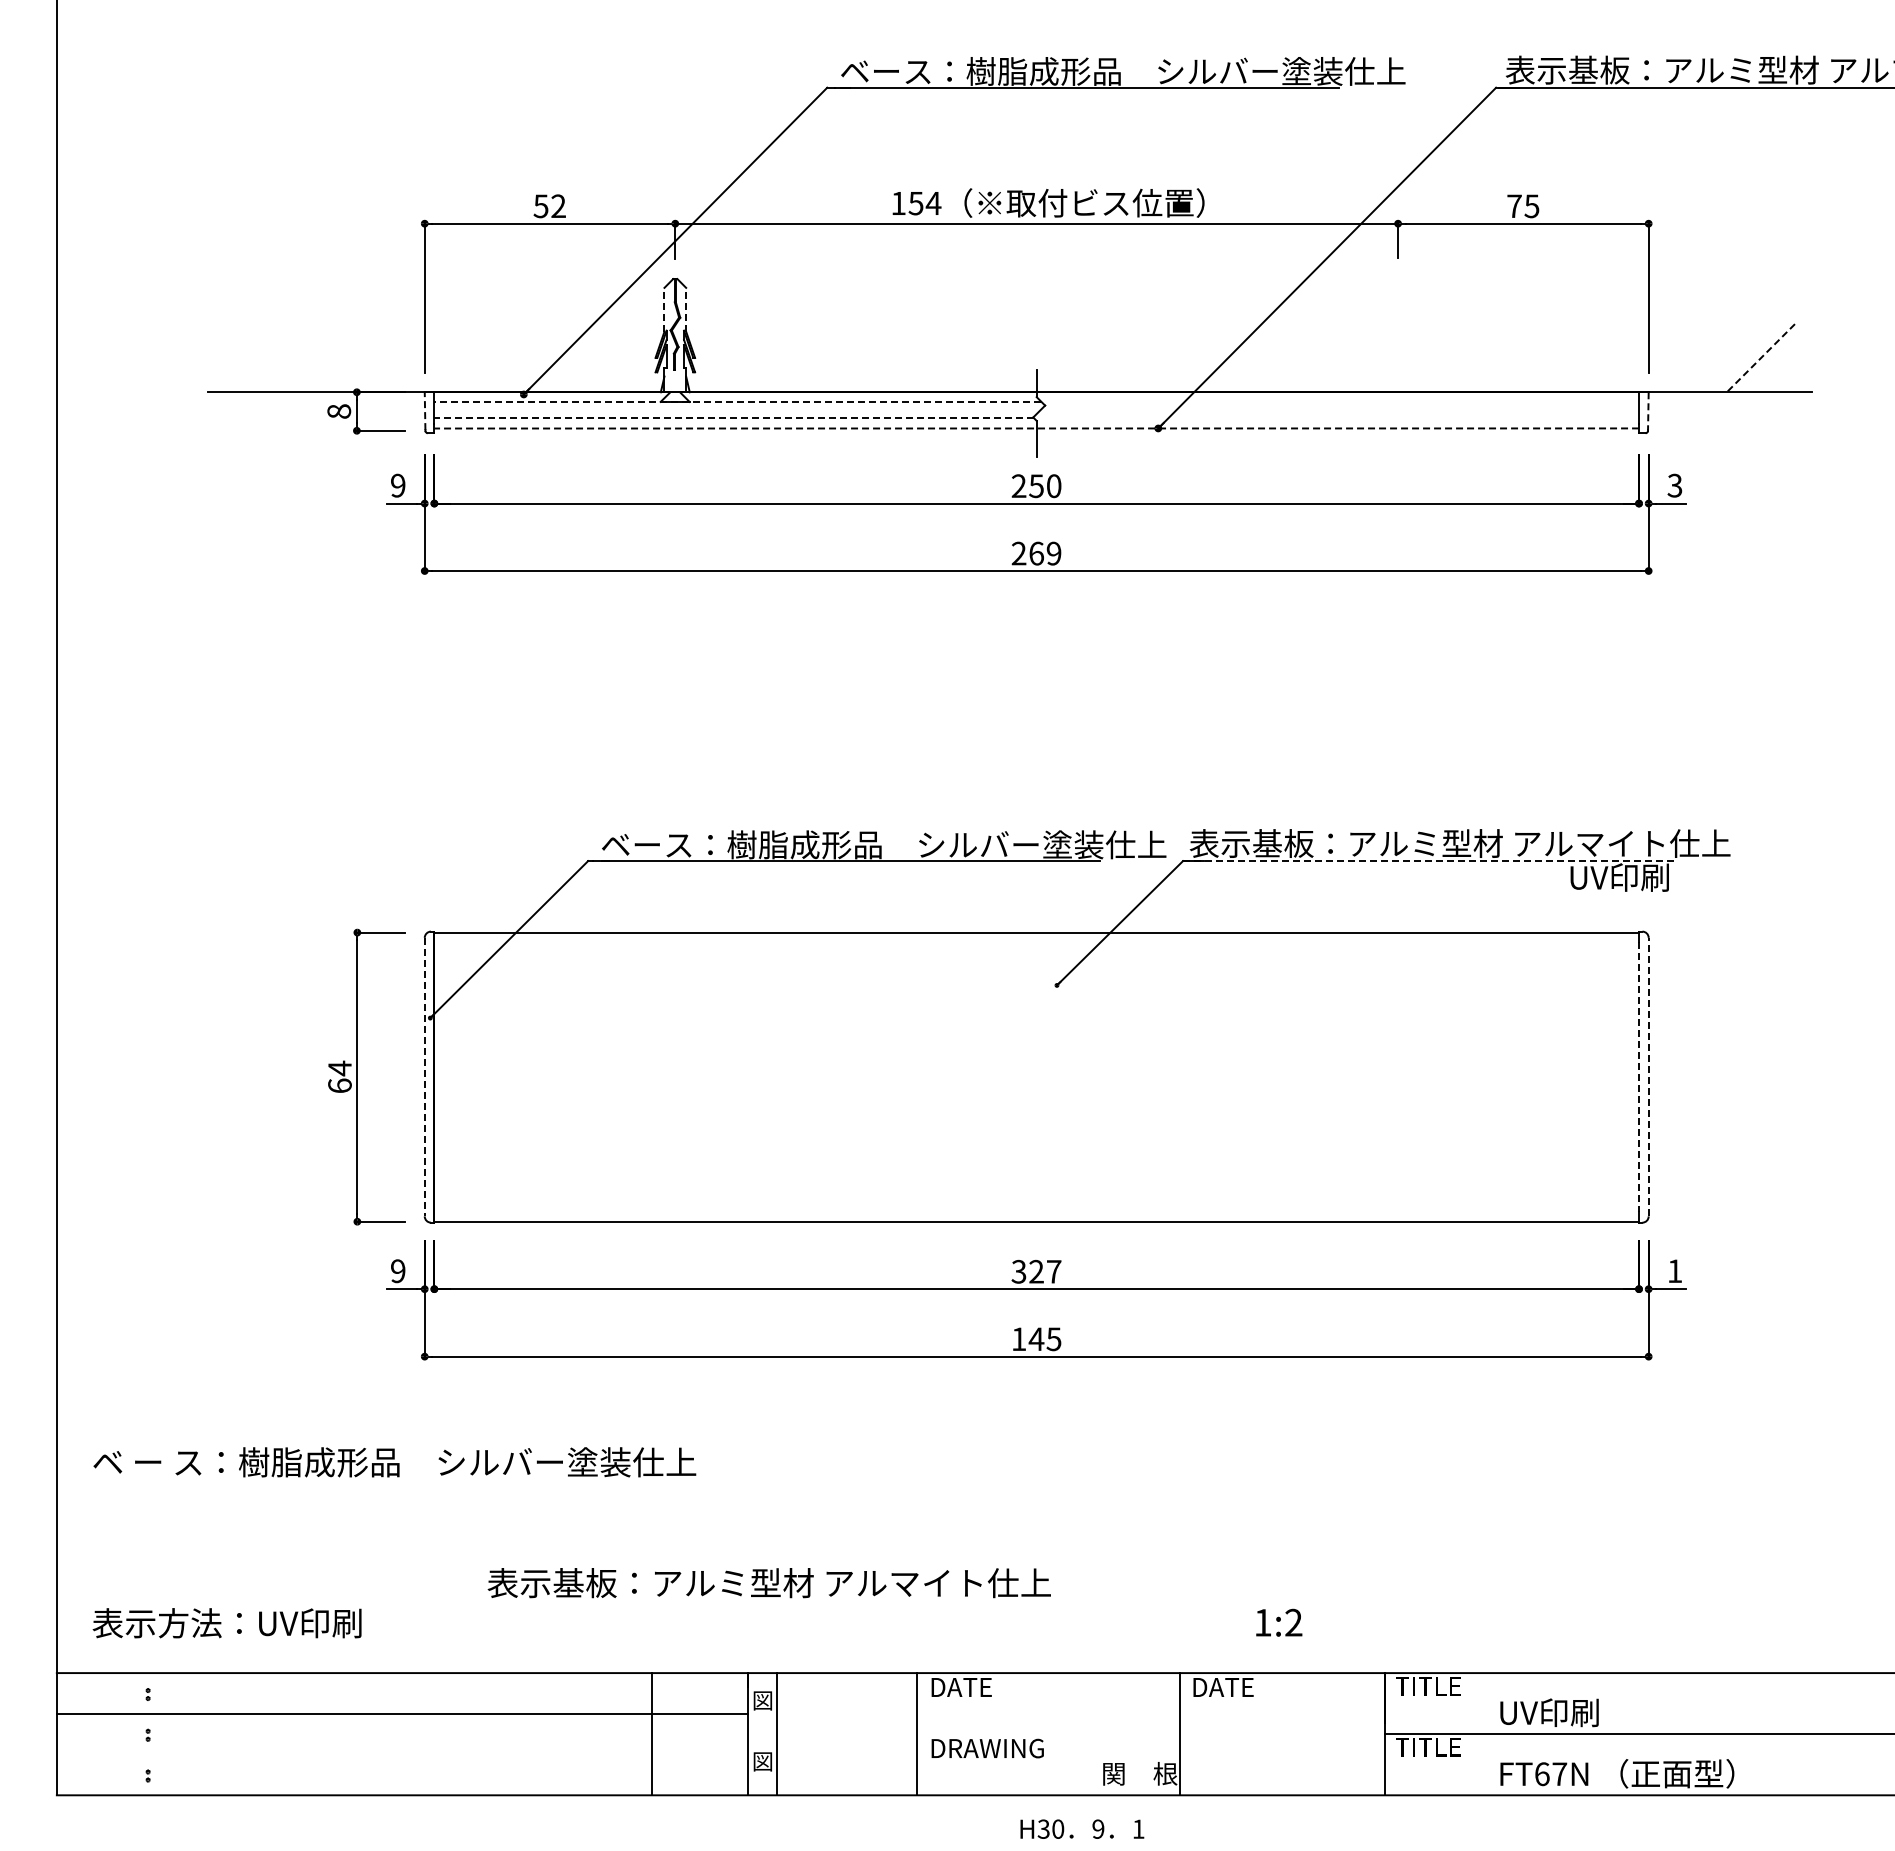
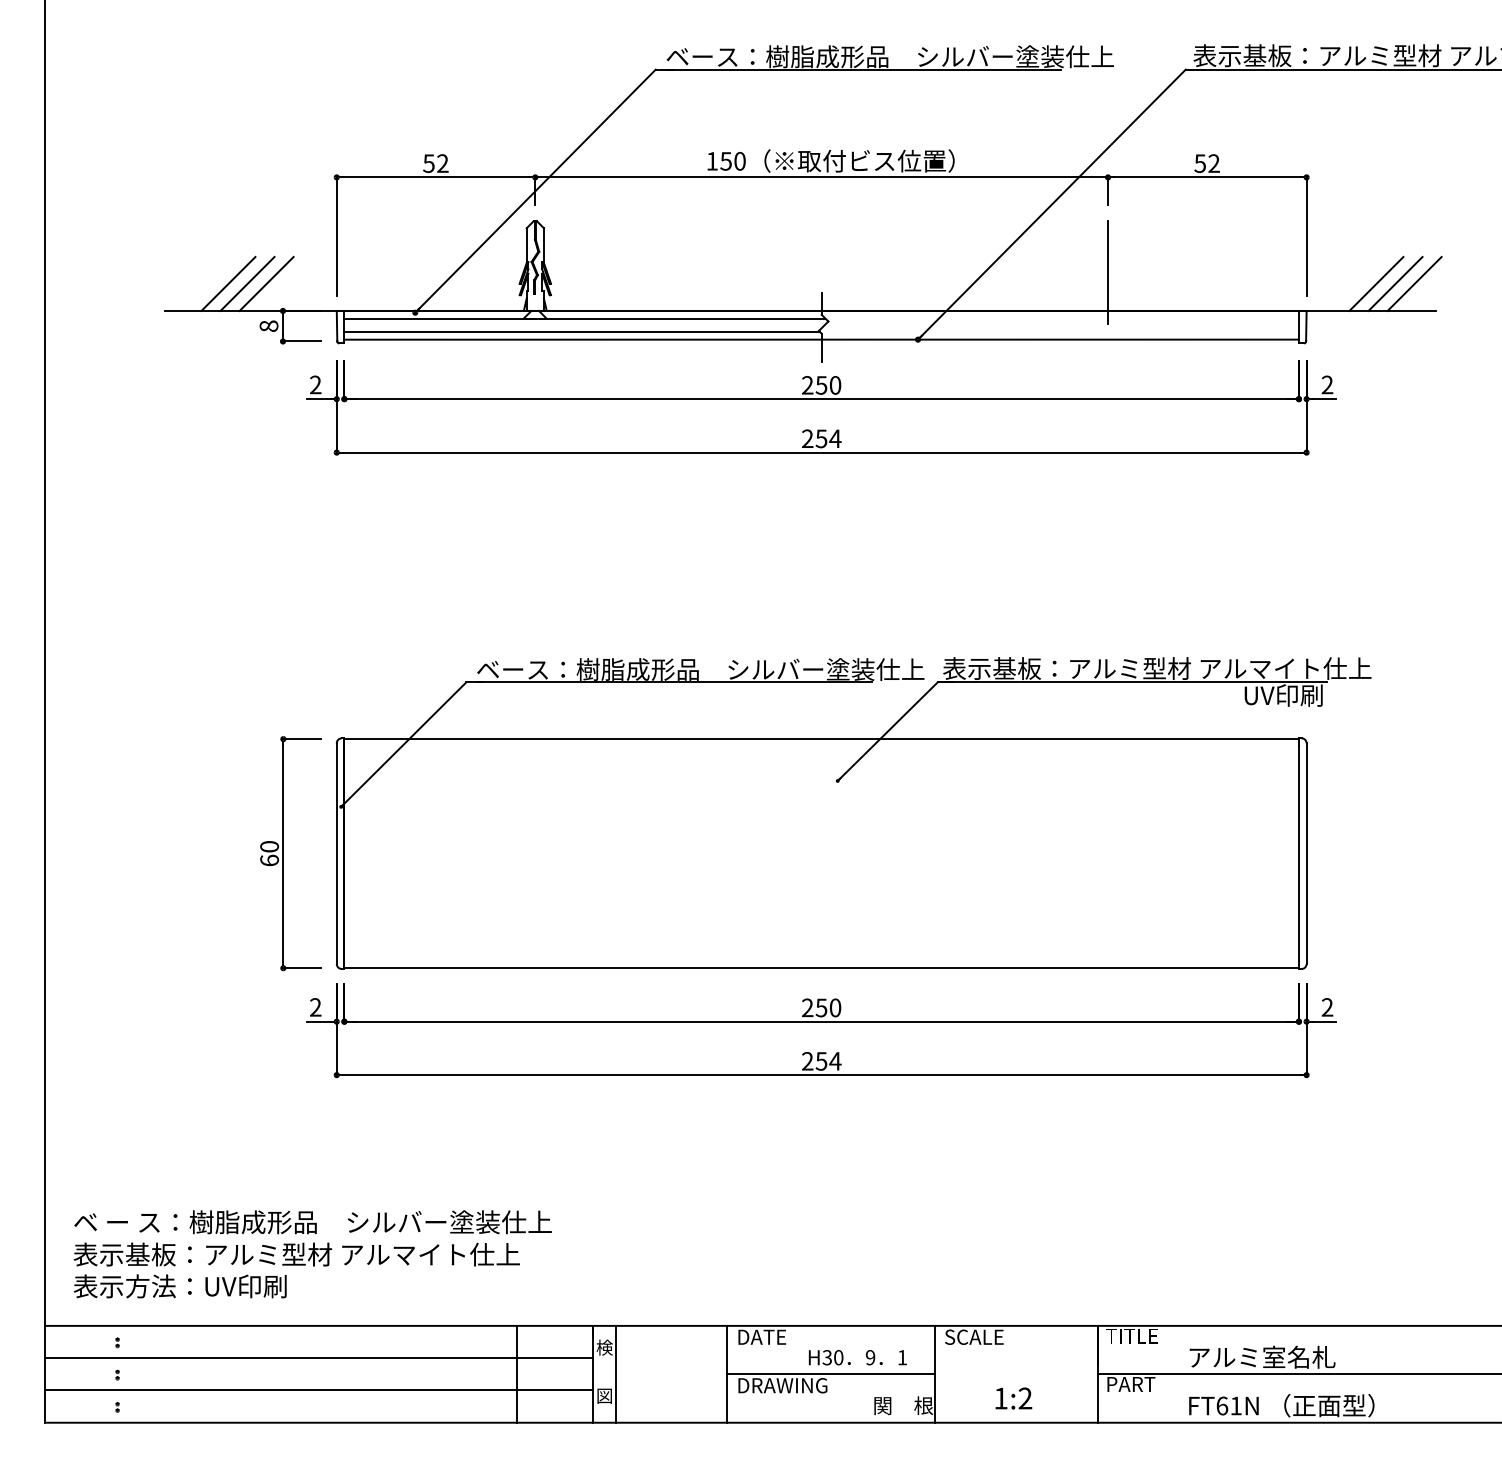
text: (933, 203) -> (739, 161), 154 -> 150
text: (1523, 206) -> (1207, 163), 75 -> 52
line: (664, 309) -> (526, 245), dashed -> solid
line: (686, 309) -> (544, 245), dashed -> solid
line: (1398, 343) -> (1108, 272), added
line: (287, 358) -> (228, 284), added
line: (312, 358) -> (247, 284), added
line: (336, 358) -> (266, 284), added
line: (1736, 358) -> (1376, 284), added
line: (1760, 358) -> (1395, 284), dashed -> solid
line: (1784, 358) -> (1414, 284), added
line: (737, 401) -> (584, 318), dashed -> solid
line: (425, 411) -> (337, 326), dashed -> solid
line: (1648, 411) -> (1306, 326), dashed -> solid
line: (734, 418) -> (582, 331), dashed -> solid
line: (1036, 428) -> (821, 339), dashed -> solid
text: (398, 485) -> (315, 384), 9 -> 2
text: (1674, 485) -> (1327, 384), 3 -> 2
text: (1045, 553) -> (828, 438), 269 -> 254
line: (1429, 861) -> (1132, 682), dashed -> solid
text: (339, 1068) -> (269, 846), 64 -> 60
line: (1648, 1076) -> (1306, 853), dashed -> solid
line: (424, 1077) -> (336, 853), dashed -> solid
line: (1639, 1077) -> (1299, 853), dashed -> solid
text: (1674, 1270) -> (1327, 1006), 1 -> 2
text: (398, 1271) -> (315, 1007), 9 -> 2
text: (1036, 1271) -> (821, 1007), 327 -> 250
text: (1036, 1339) -> (821, 1061), 145 -> 254
text: (394, 1462) -> (312, 1222), moved
text: (768, 1583) -> (296, 1254), moved
text: (1279, 1622) -> (1014, 1398), moved
text: (1229, 1687) -> (974, 1337), DATE -> SCALE
text: (762, 1700) -> (604, 1347), 図 -> 検
text: (1592, 1712) -> (1262, 1357), UV印刷 -> アルミ室名札
line: (1048, 1734) -> (831, 1374), added
text: (1428, 1746) -> (1132, 1384), TITLE -> PART
line: (402, 1754) -> (319, 1390), added
text: (1559, 1773) -> (1235, 1405), FT67N -> FT61N
text: (1082, 1828) -> (857, 1357), moved

